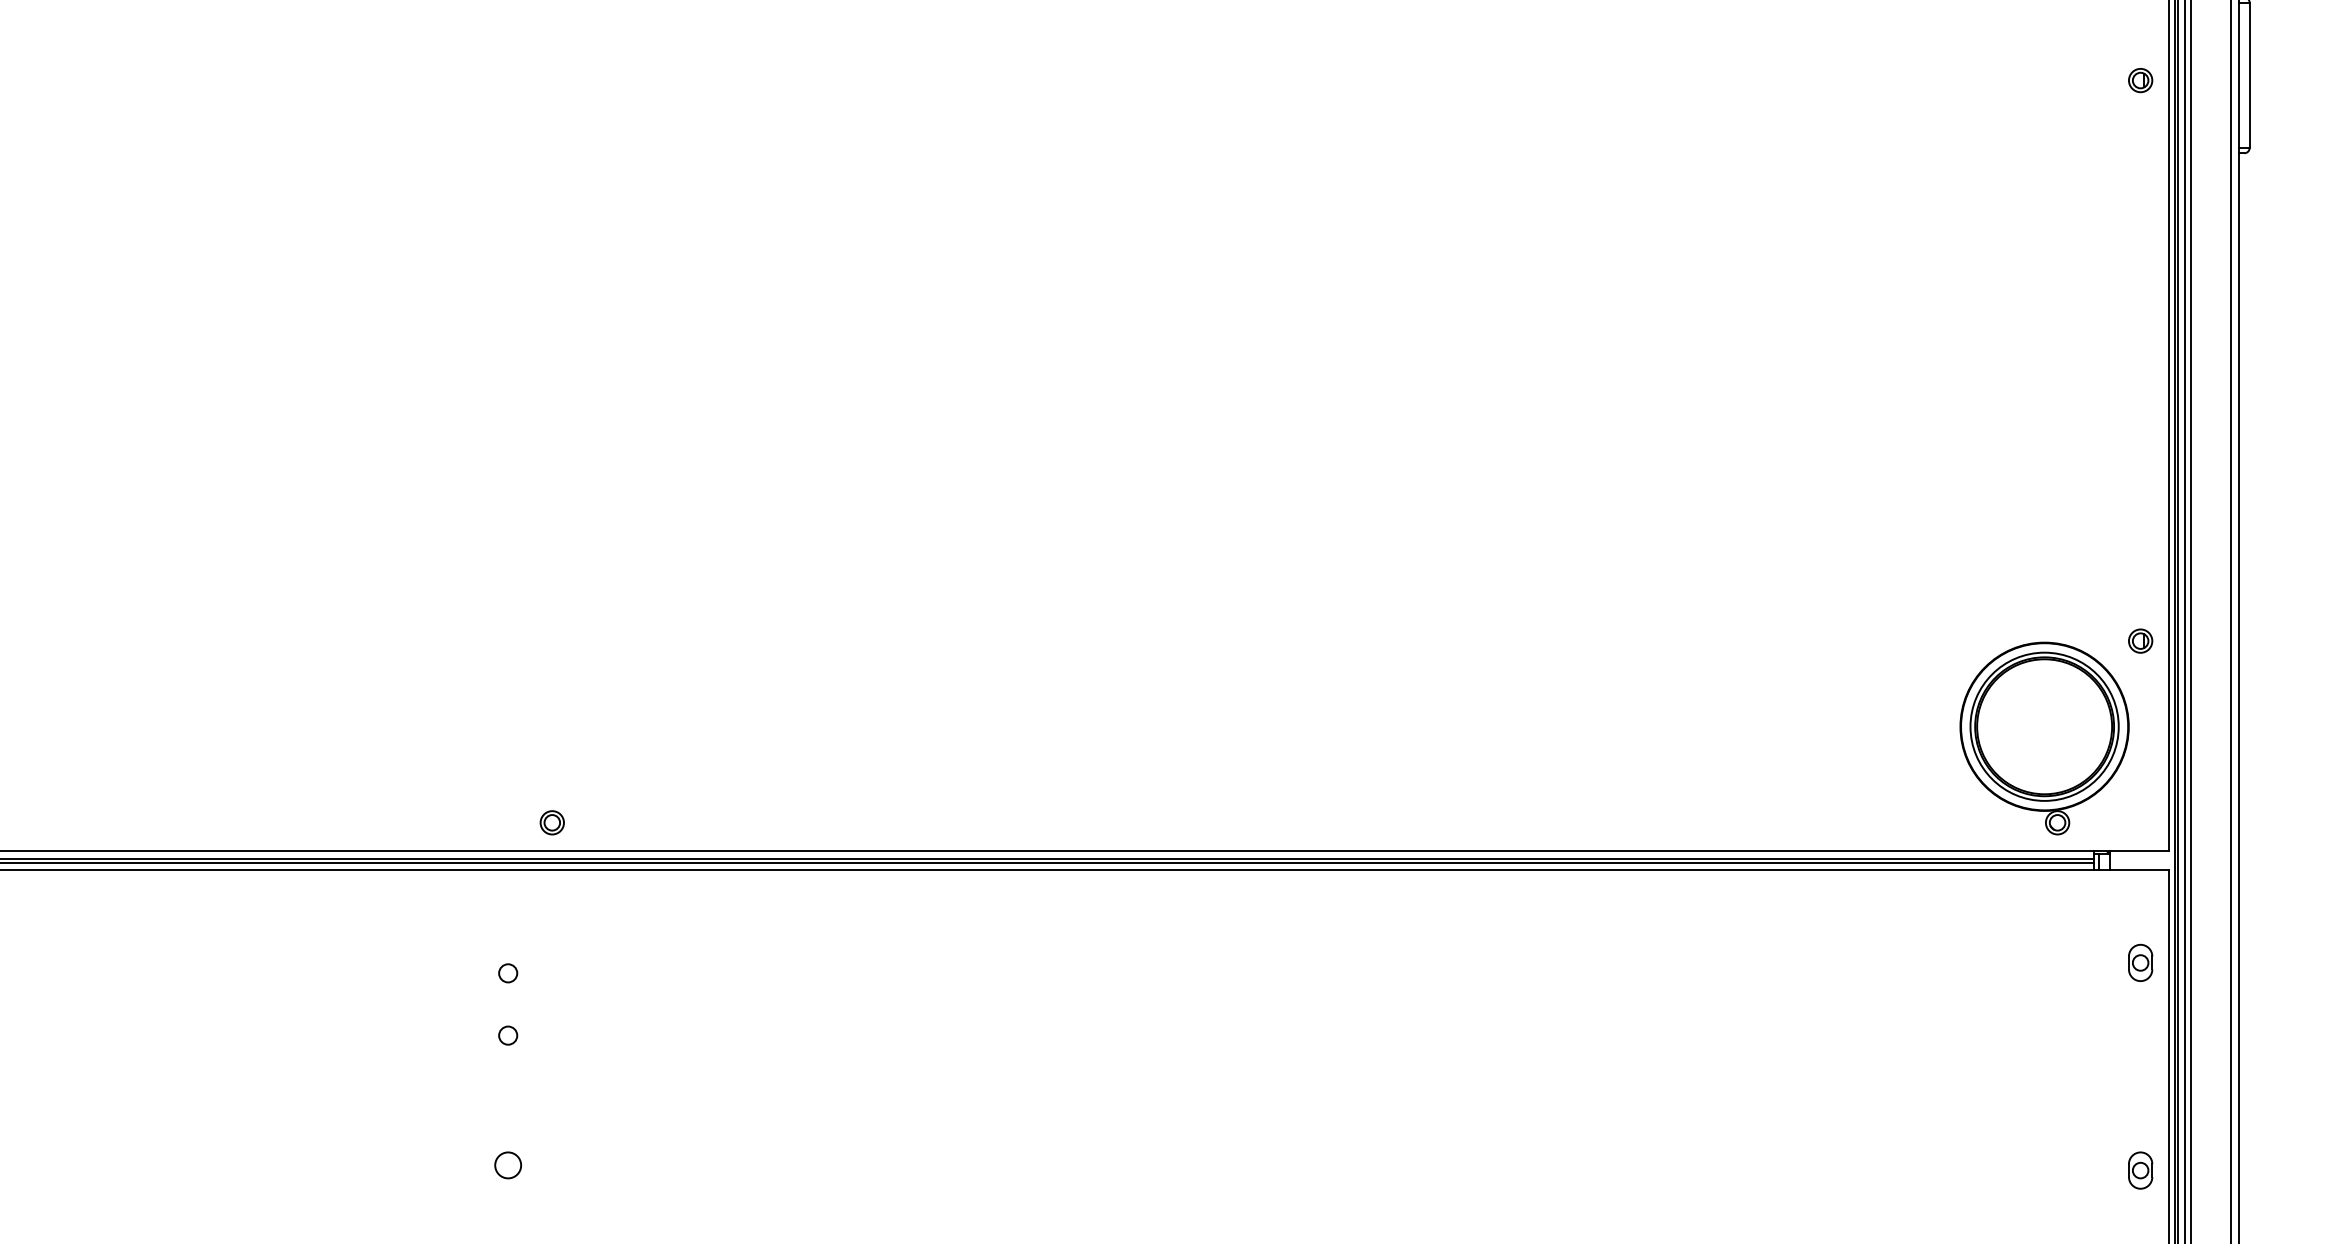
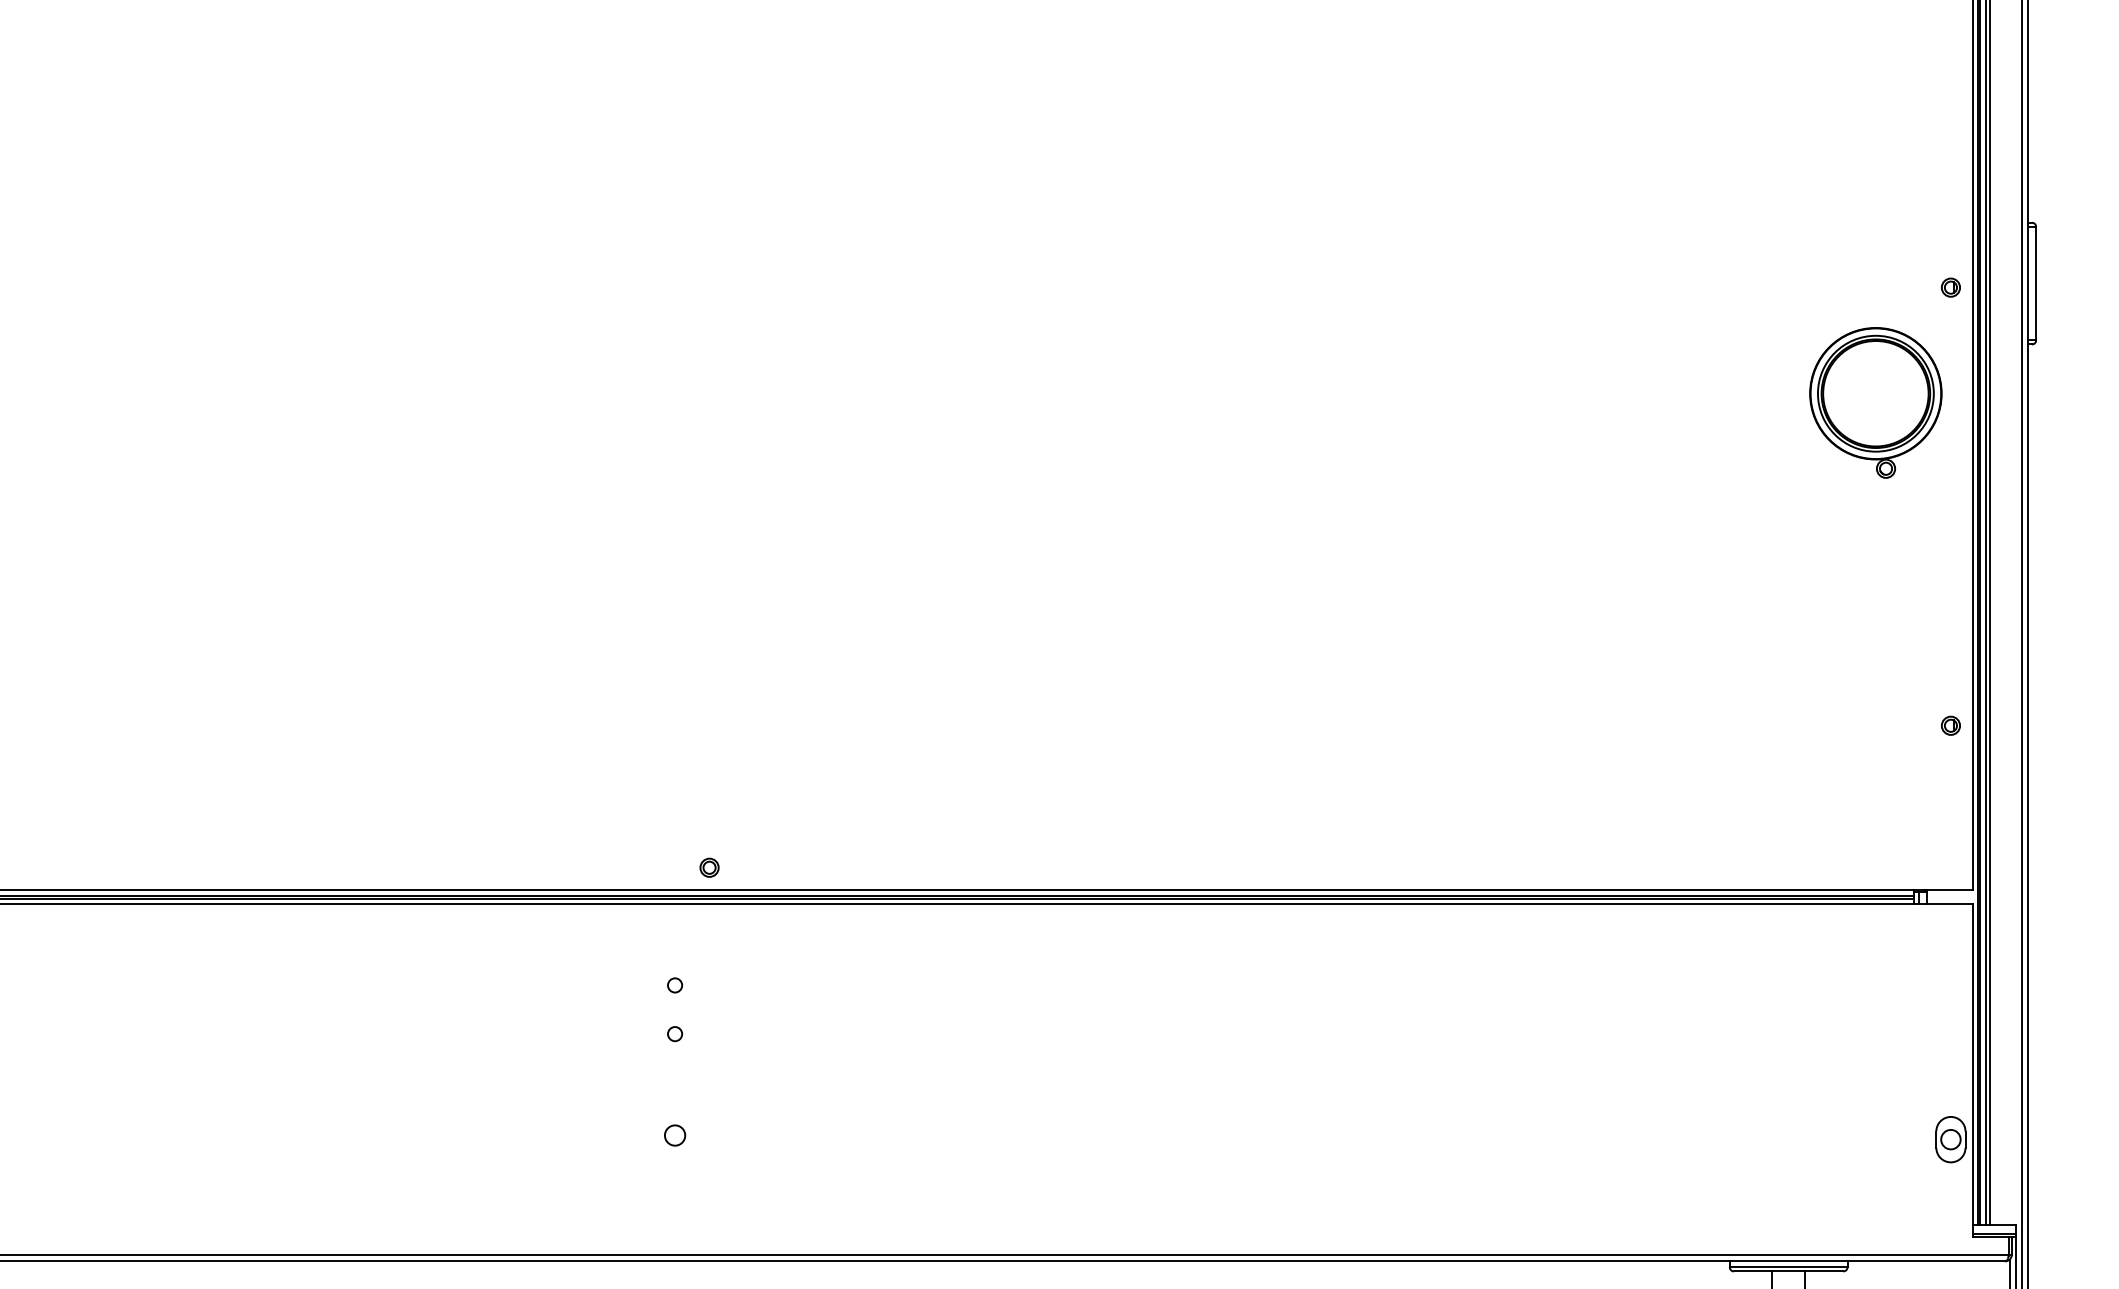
part: (2044, 737) -> (1875, 402), moved
part: (2140, 963) -> (1950, 977), removed
part: (2140, 1170) -> (1950, 1139), size x1.6

